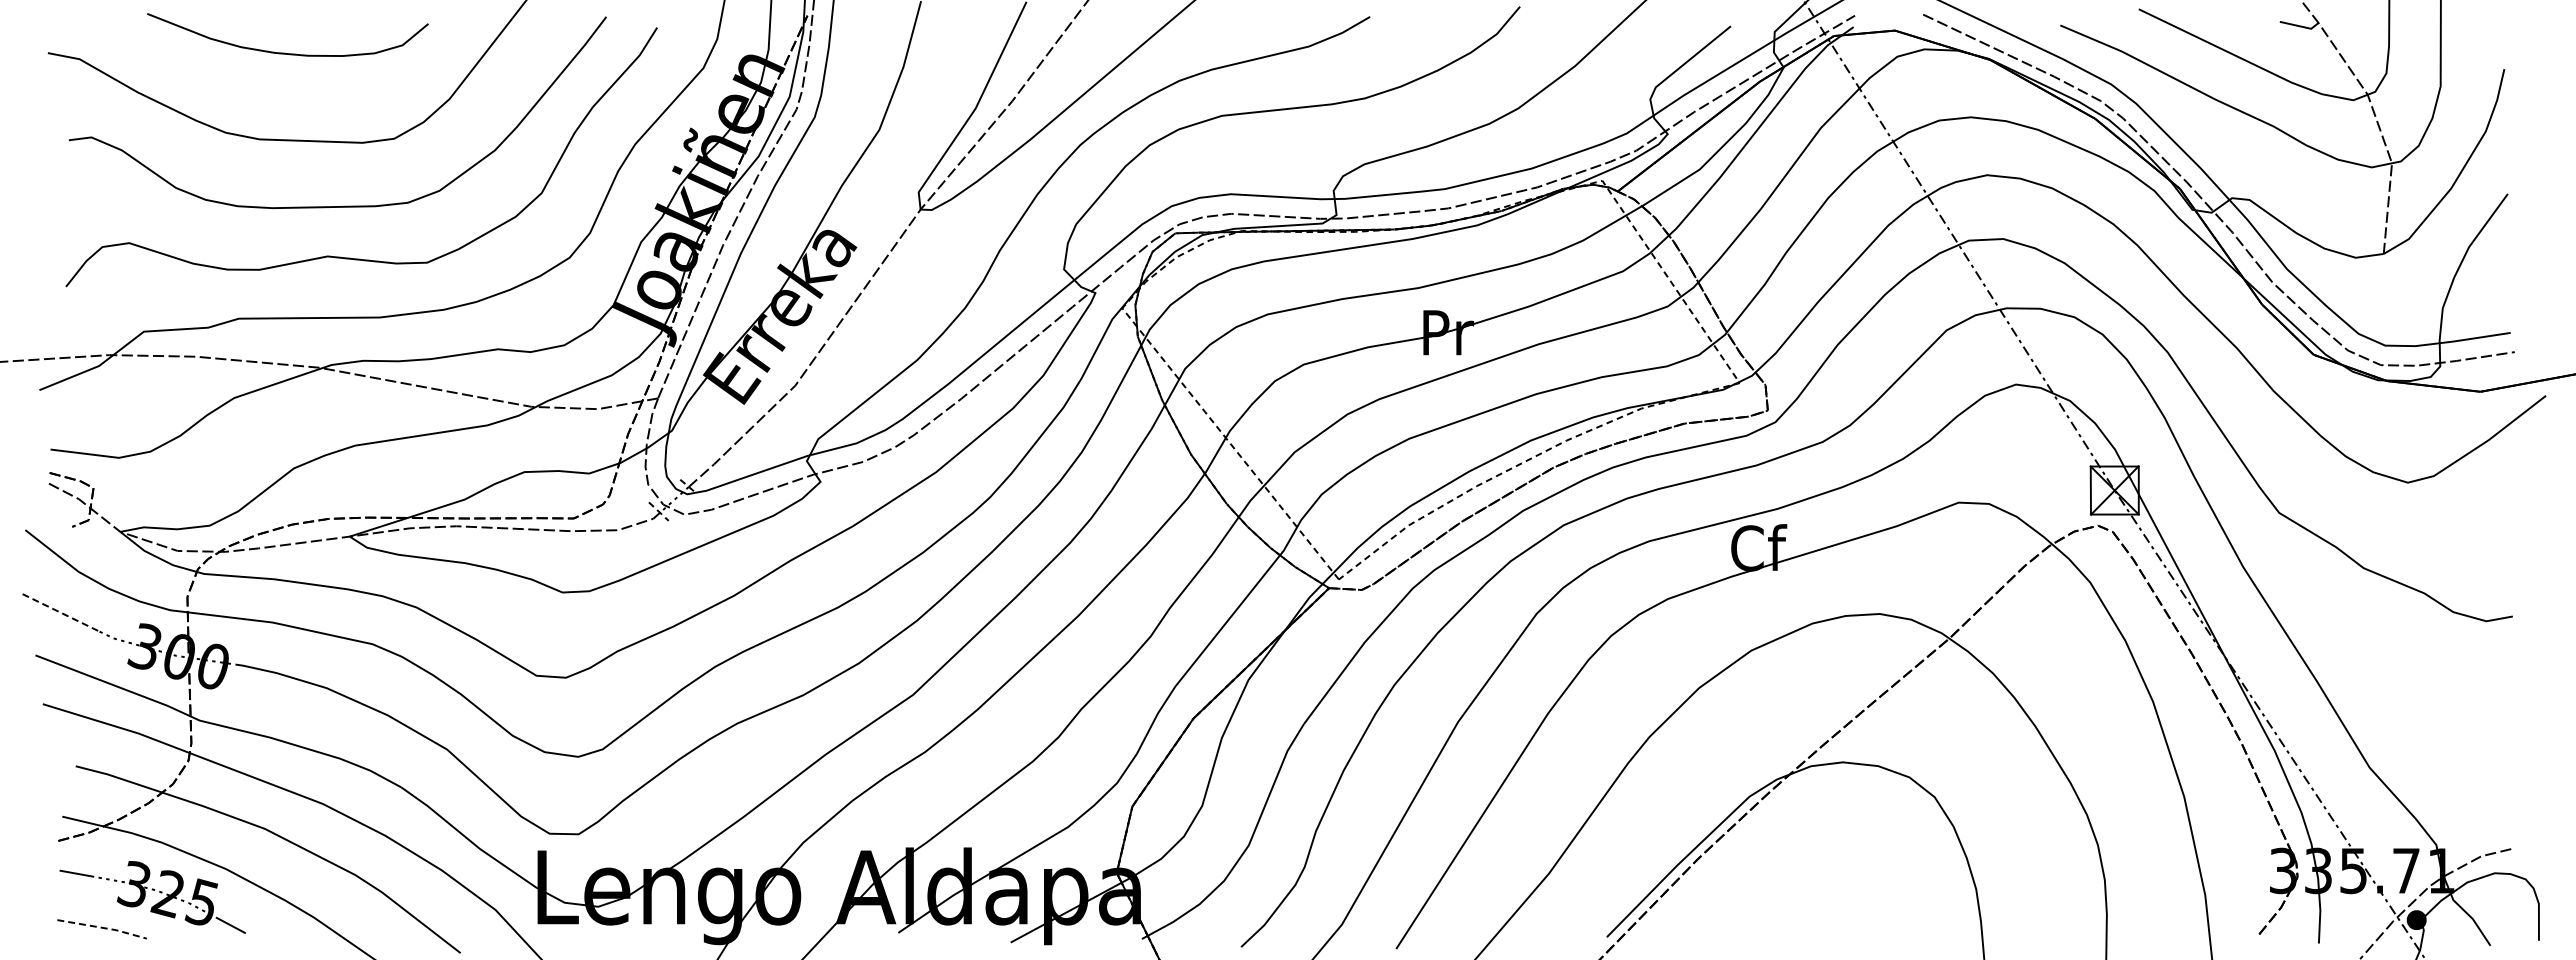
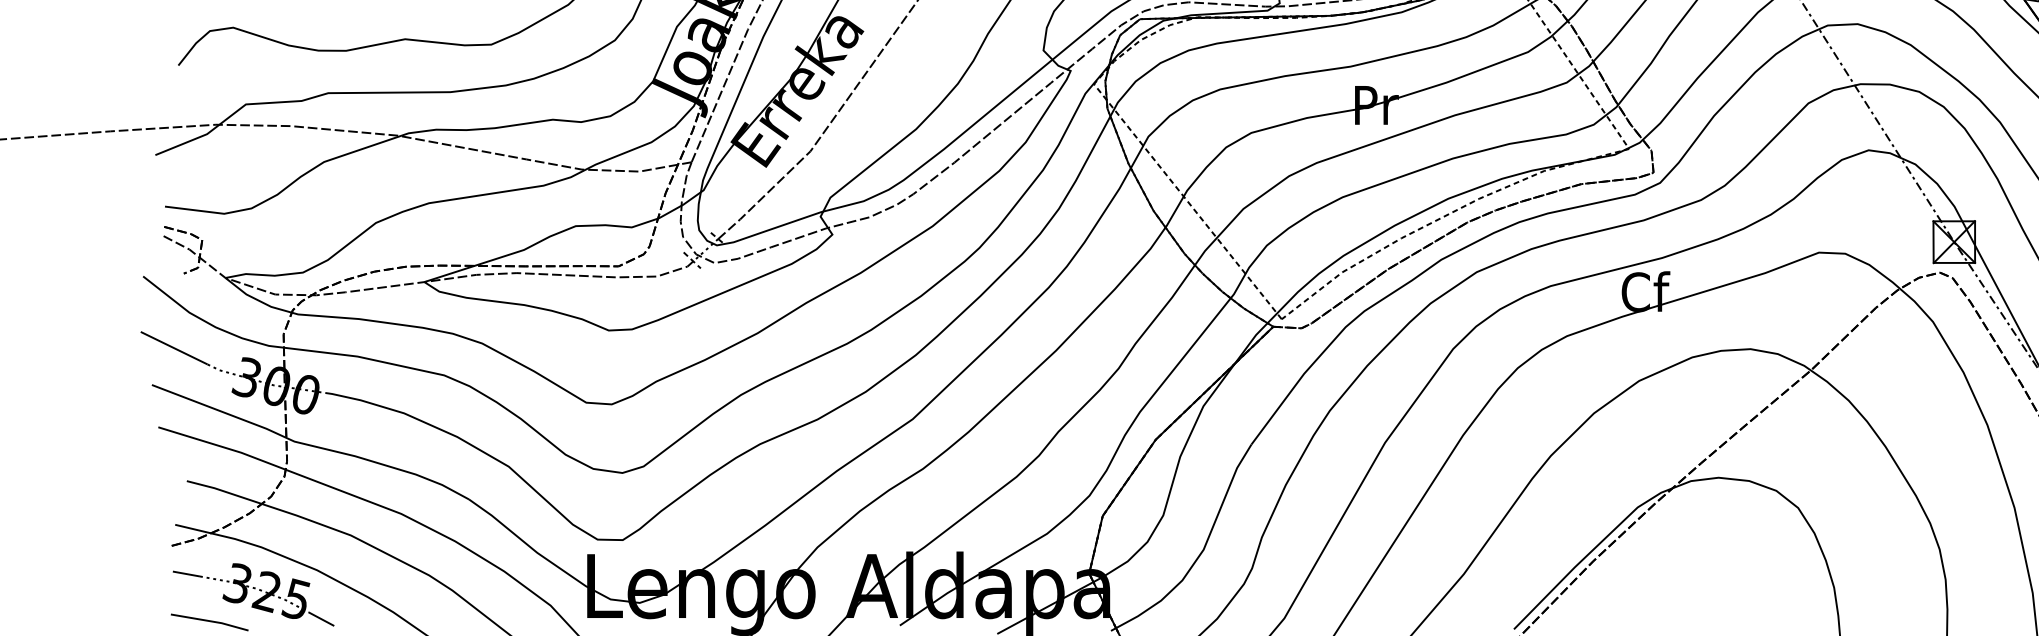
line: (61, 612) -> (174, 347), dashed -> solid
line: (103, 927) -> (210, 620), dashed -> solid

